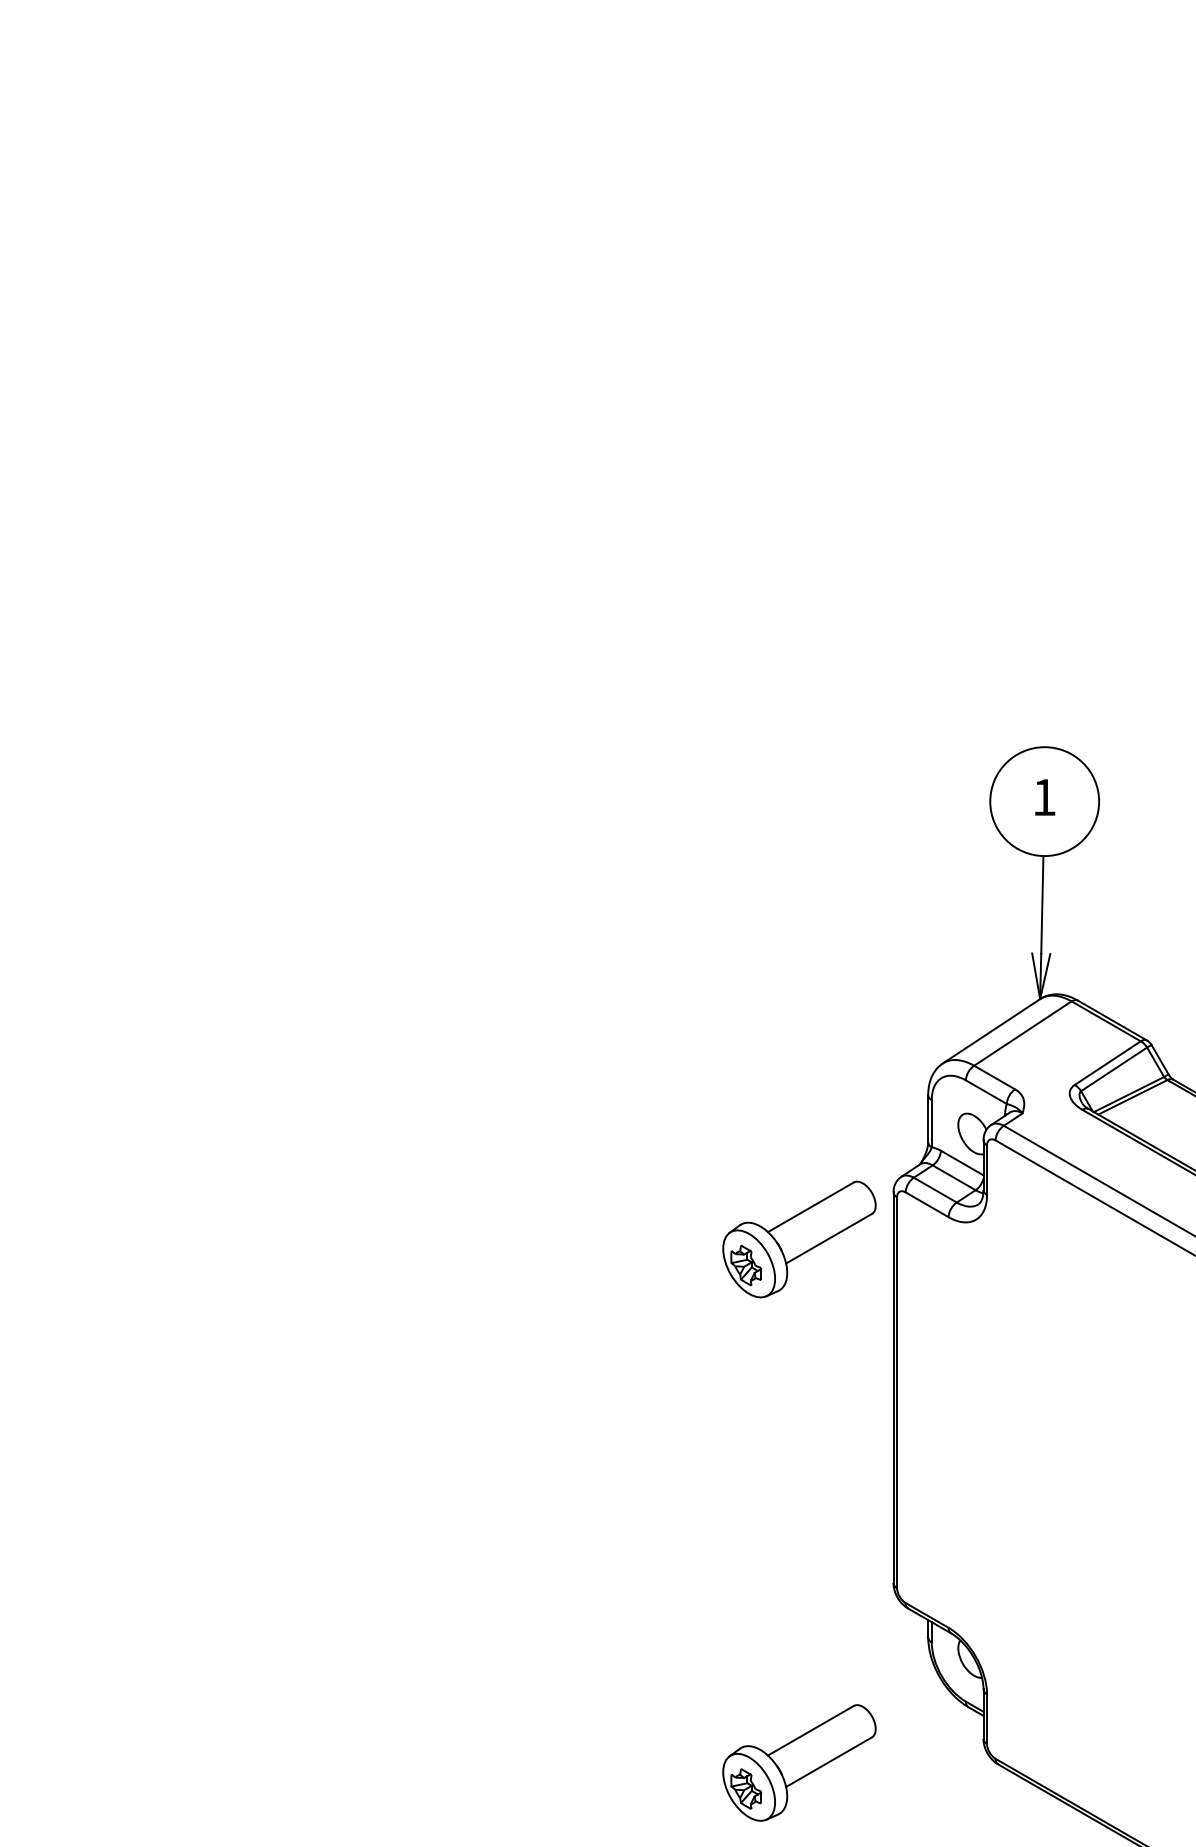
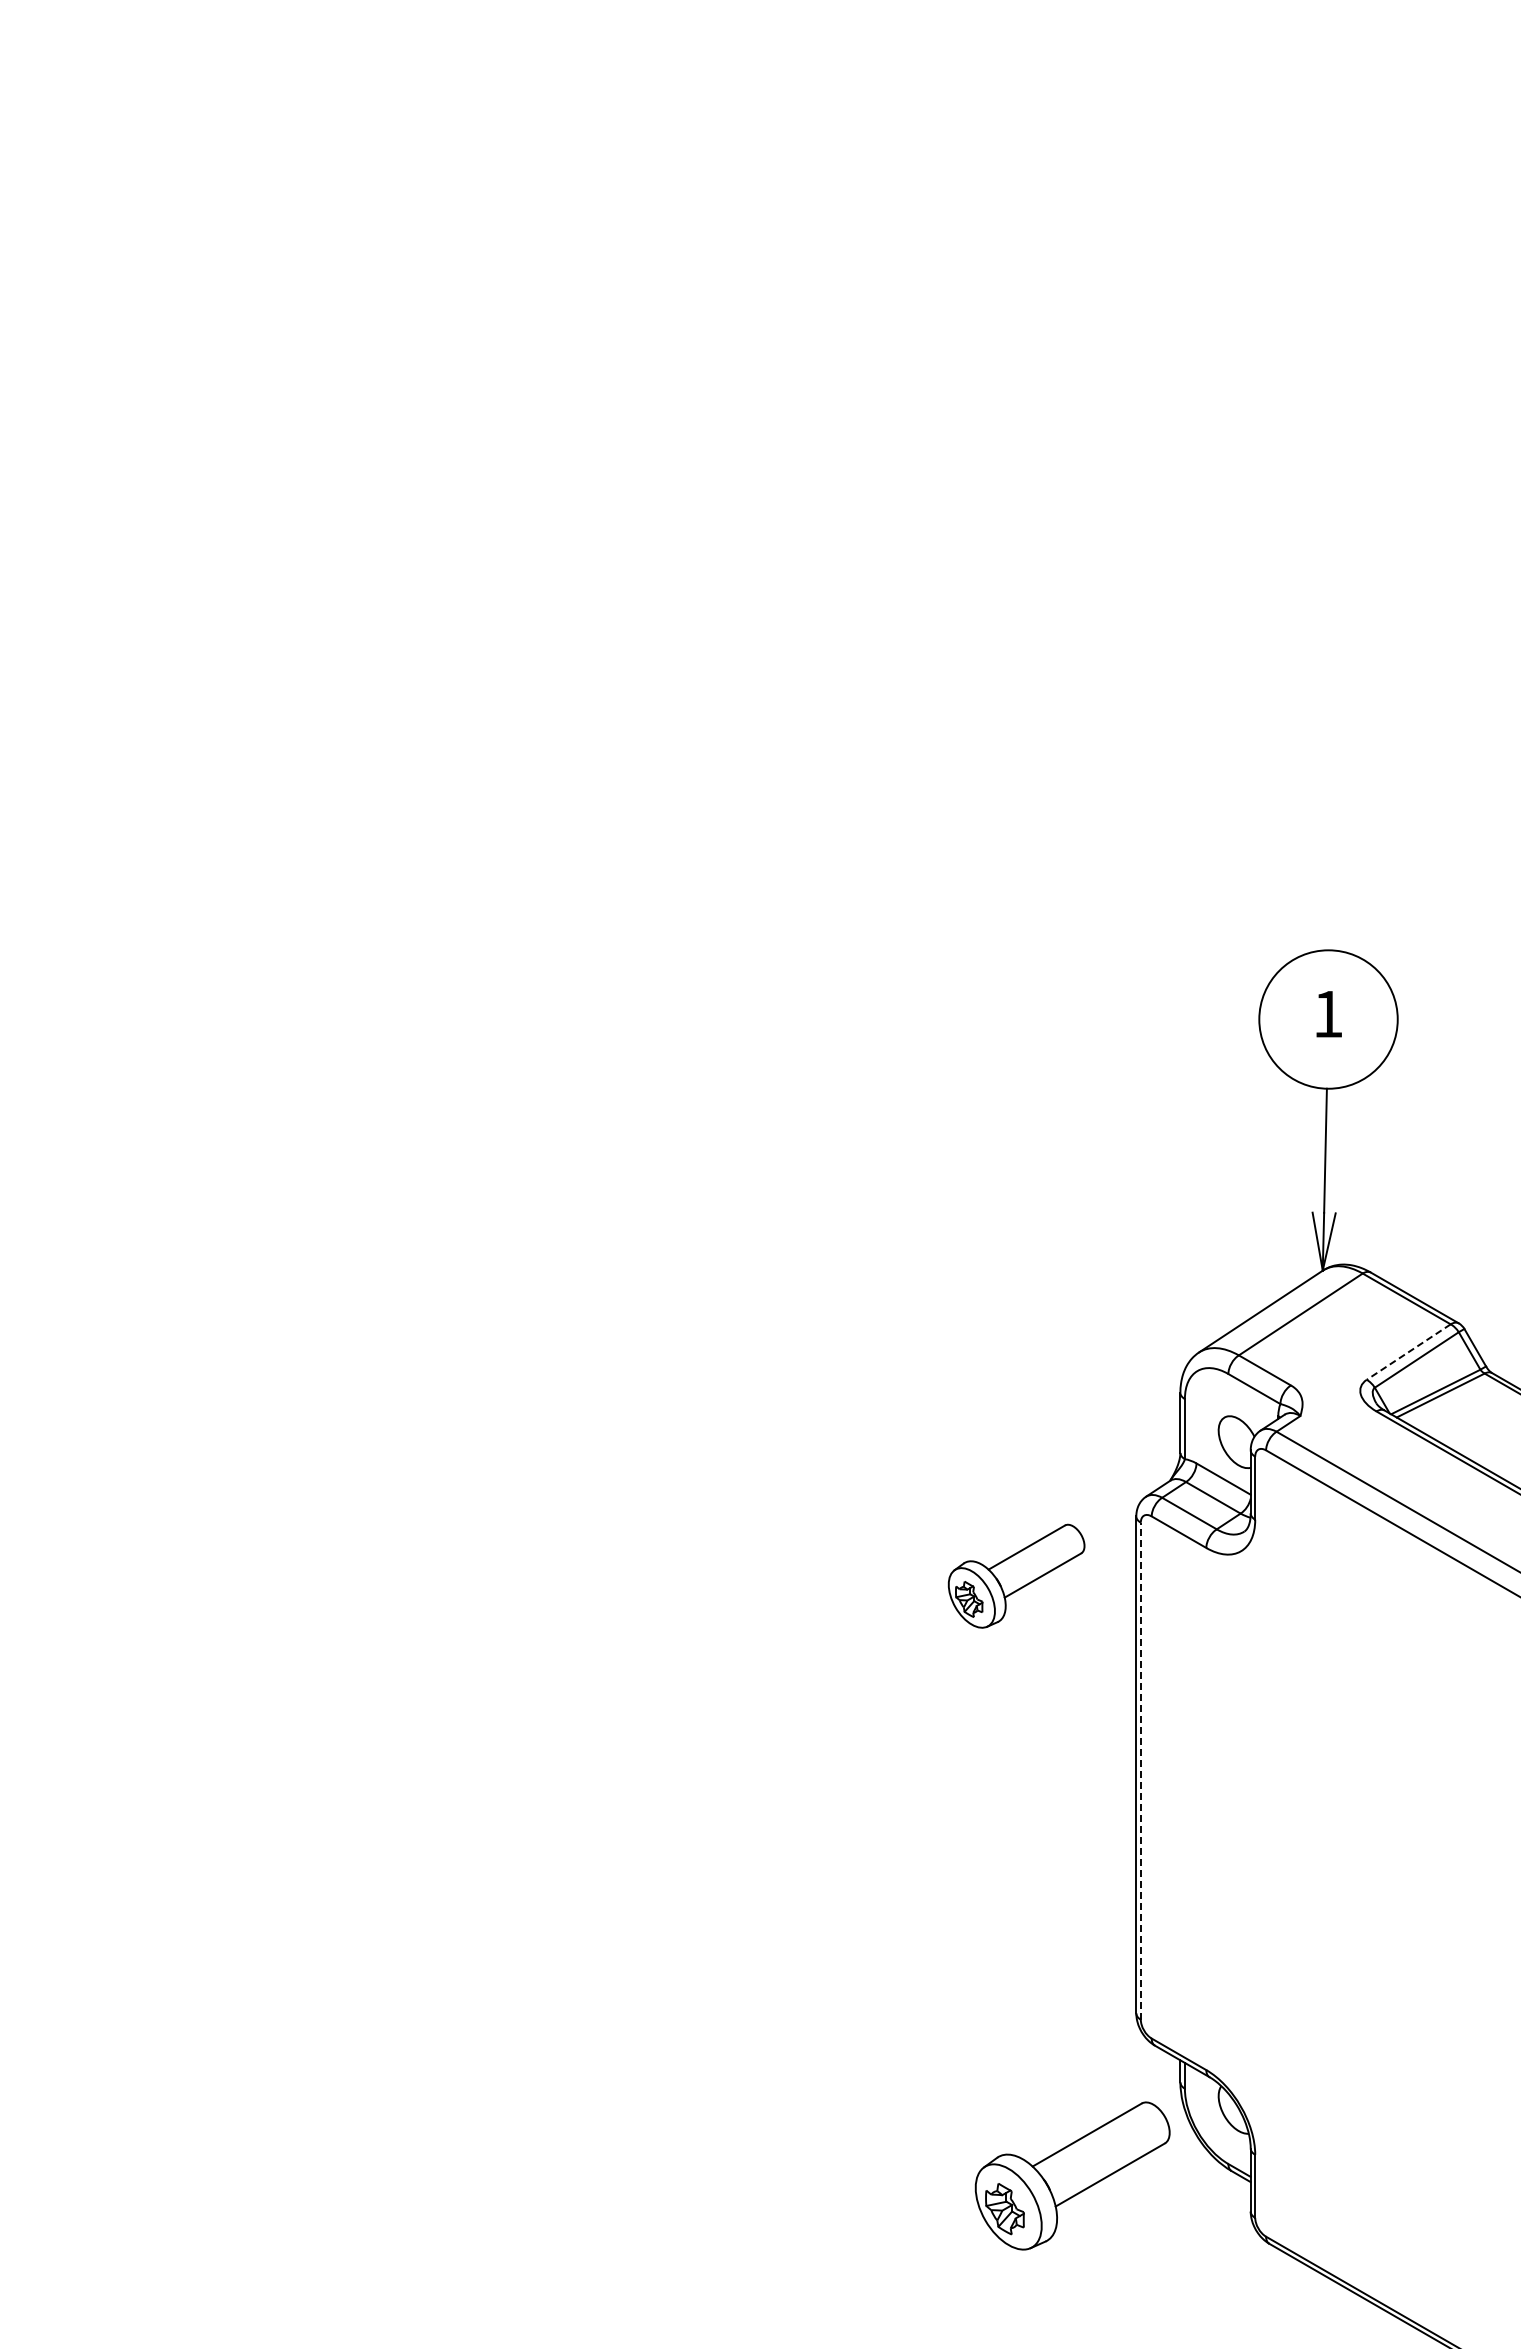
line: (1107, 1063) -> (1408, 1352), solid -> dashed
part: (799, 1238) -> (1016, 1575), size x0.7
line: (896, 1392) -> (1140, 1771), solid -> dashed
part: (799, 1762) -> (1072, 2175), moved

